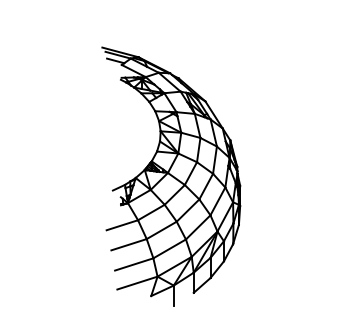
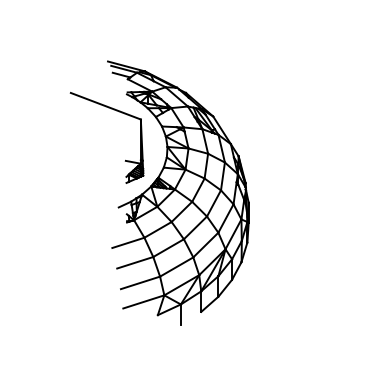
part: (110, 96) -> (116, 111), added

